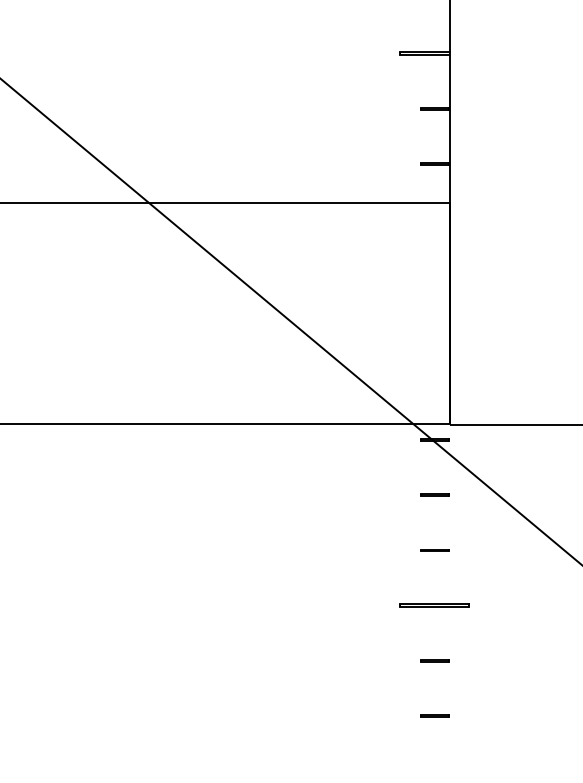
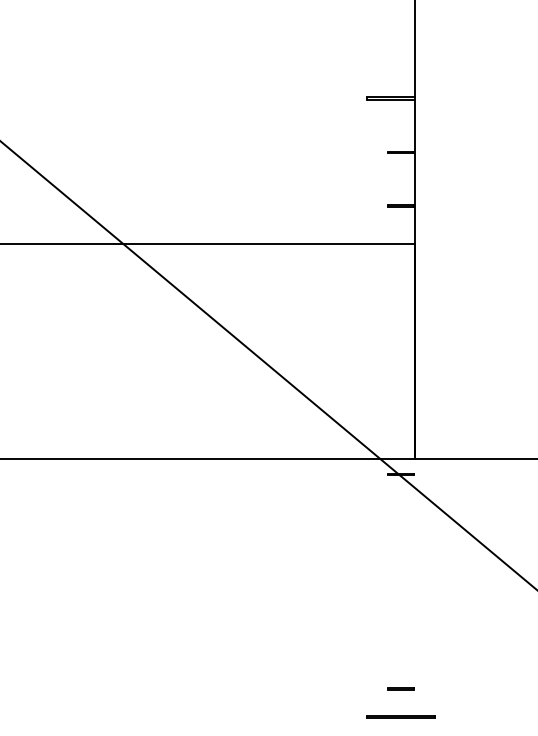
line: (434, 494) -> (400, 527), removed
line: (434, 550) -> (400, 581), removed
line: (434, 604) -> (400, 715), moved

